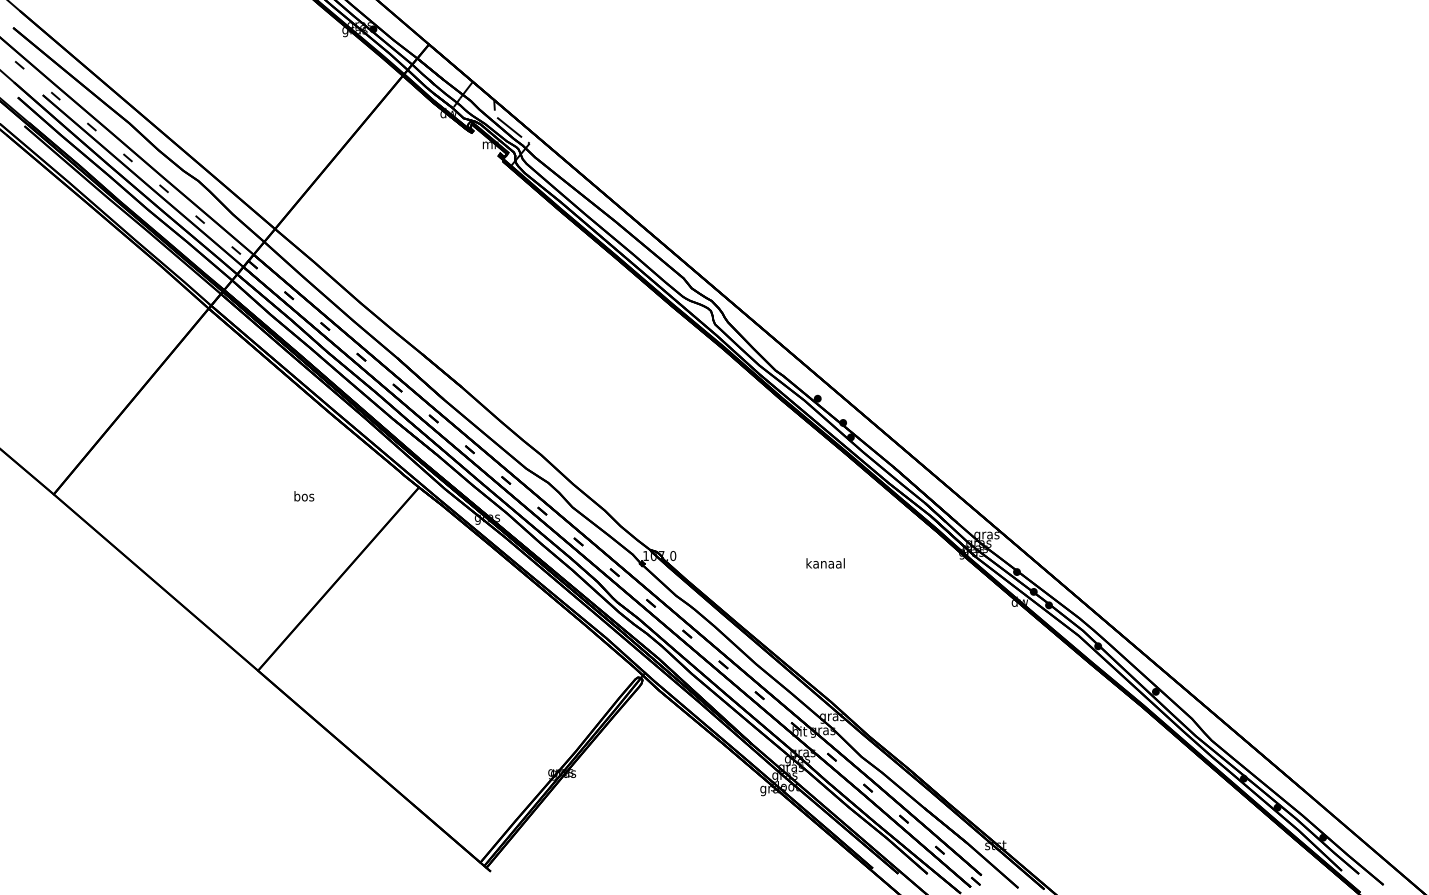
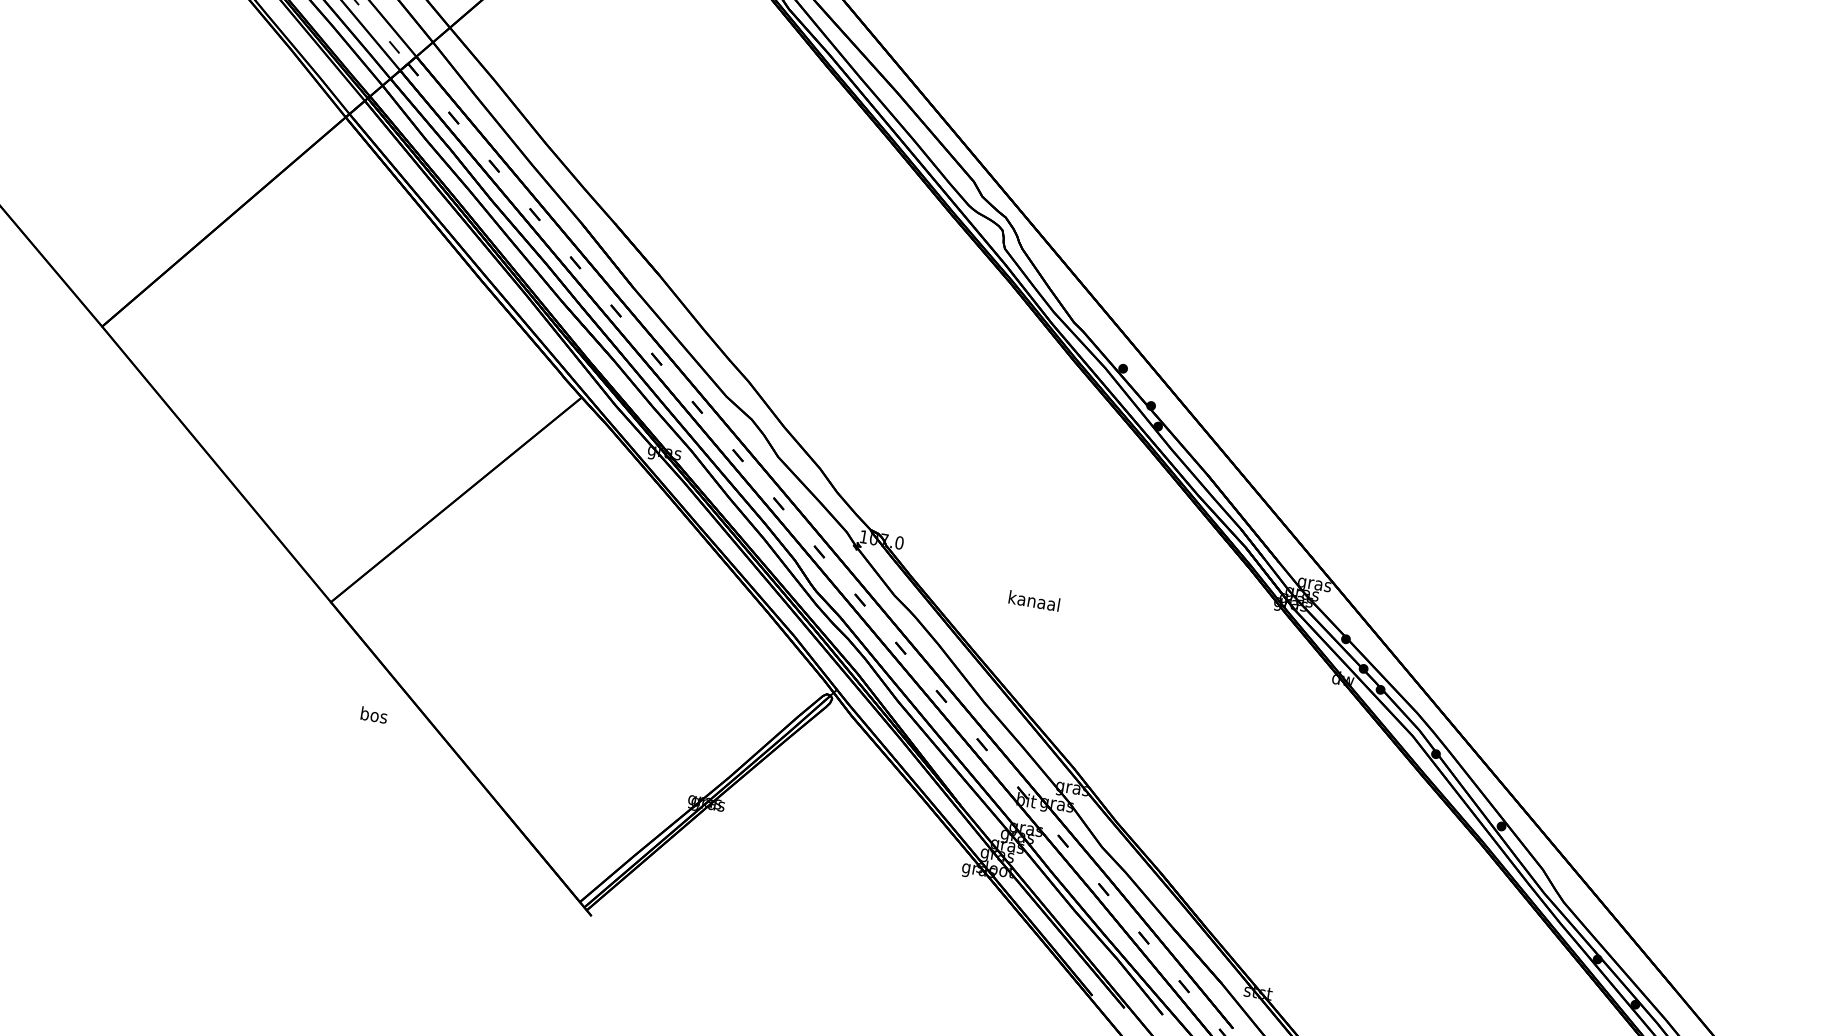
text: (304, 496) -> (374, 715), moved
text: (825, 563) -> (1034, 601), moved

